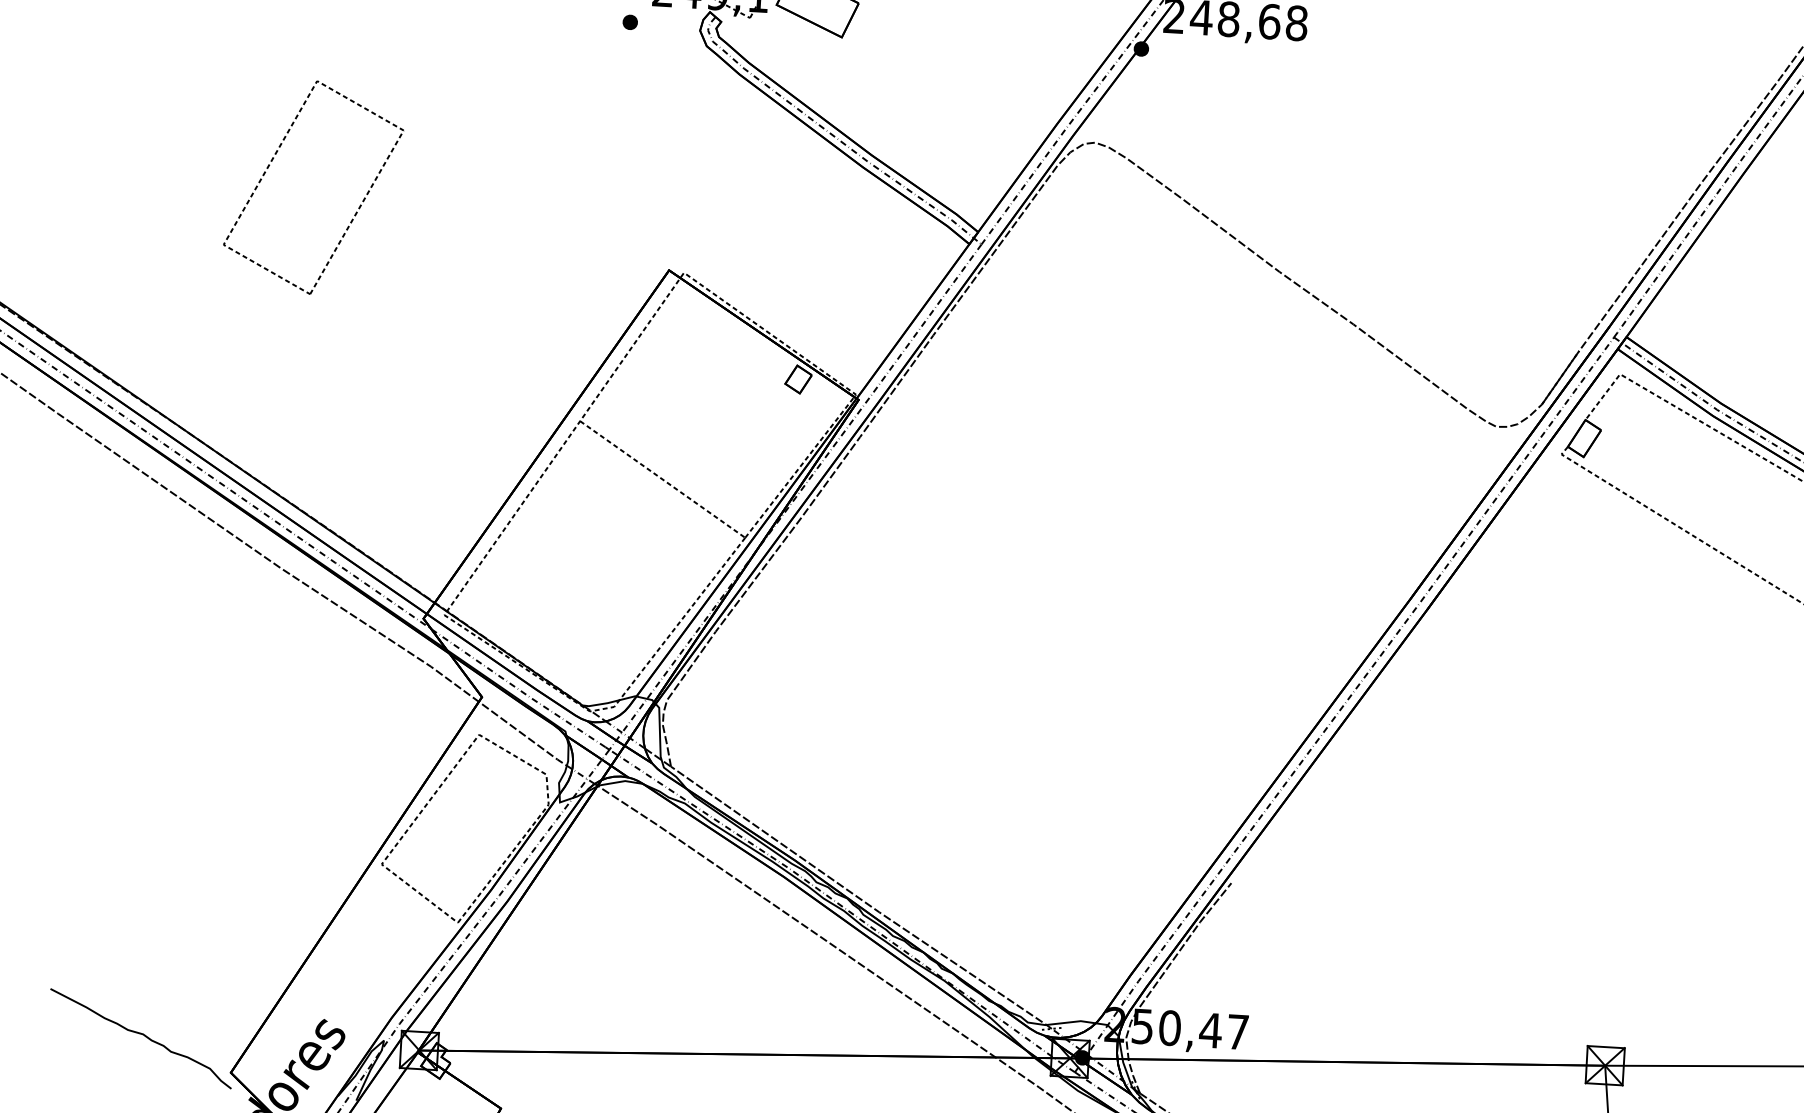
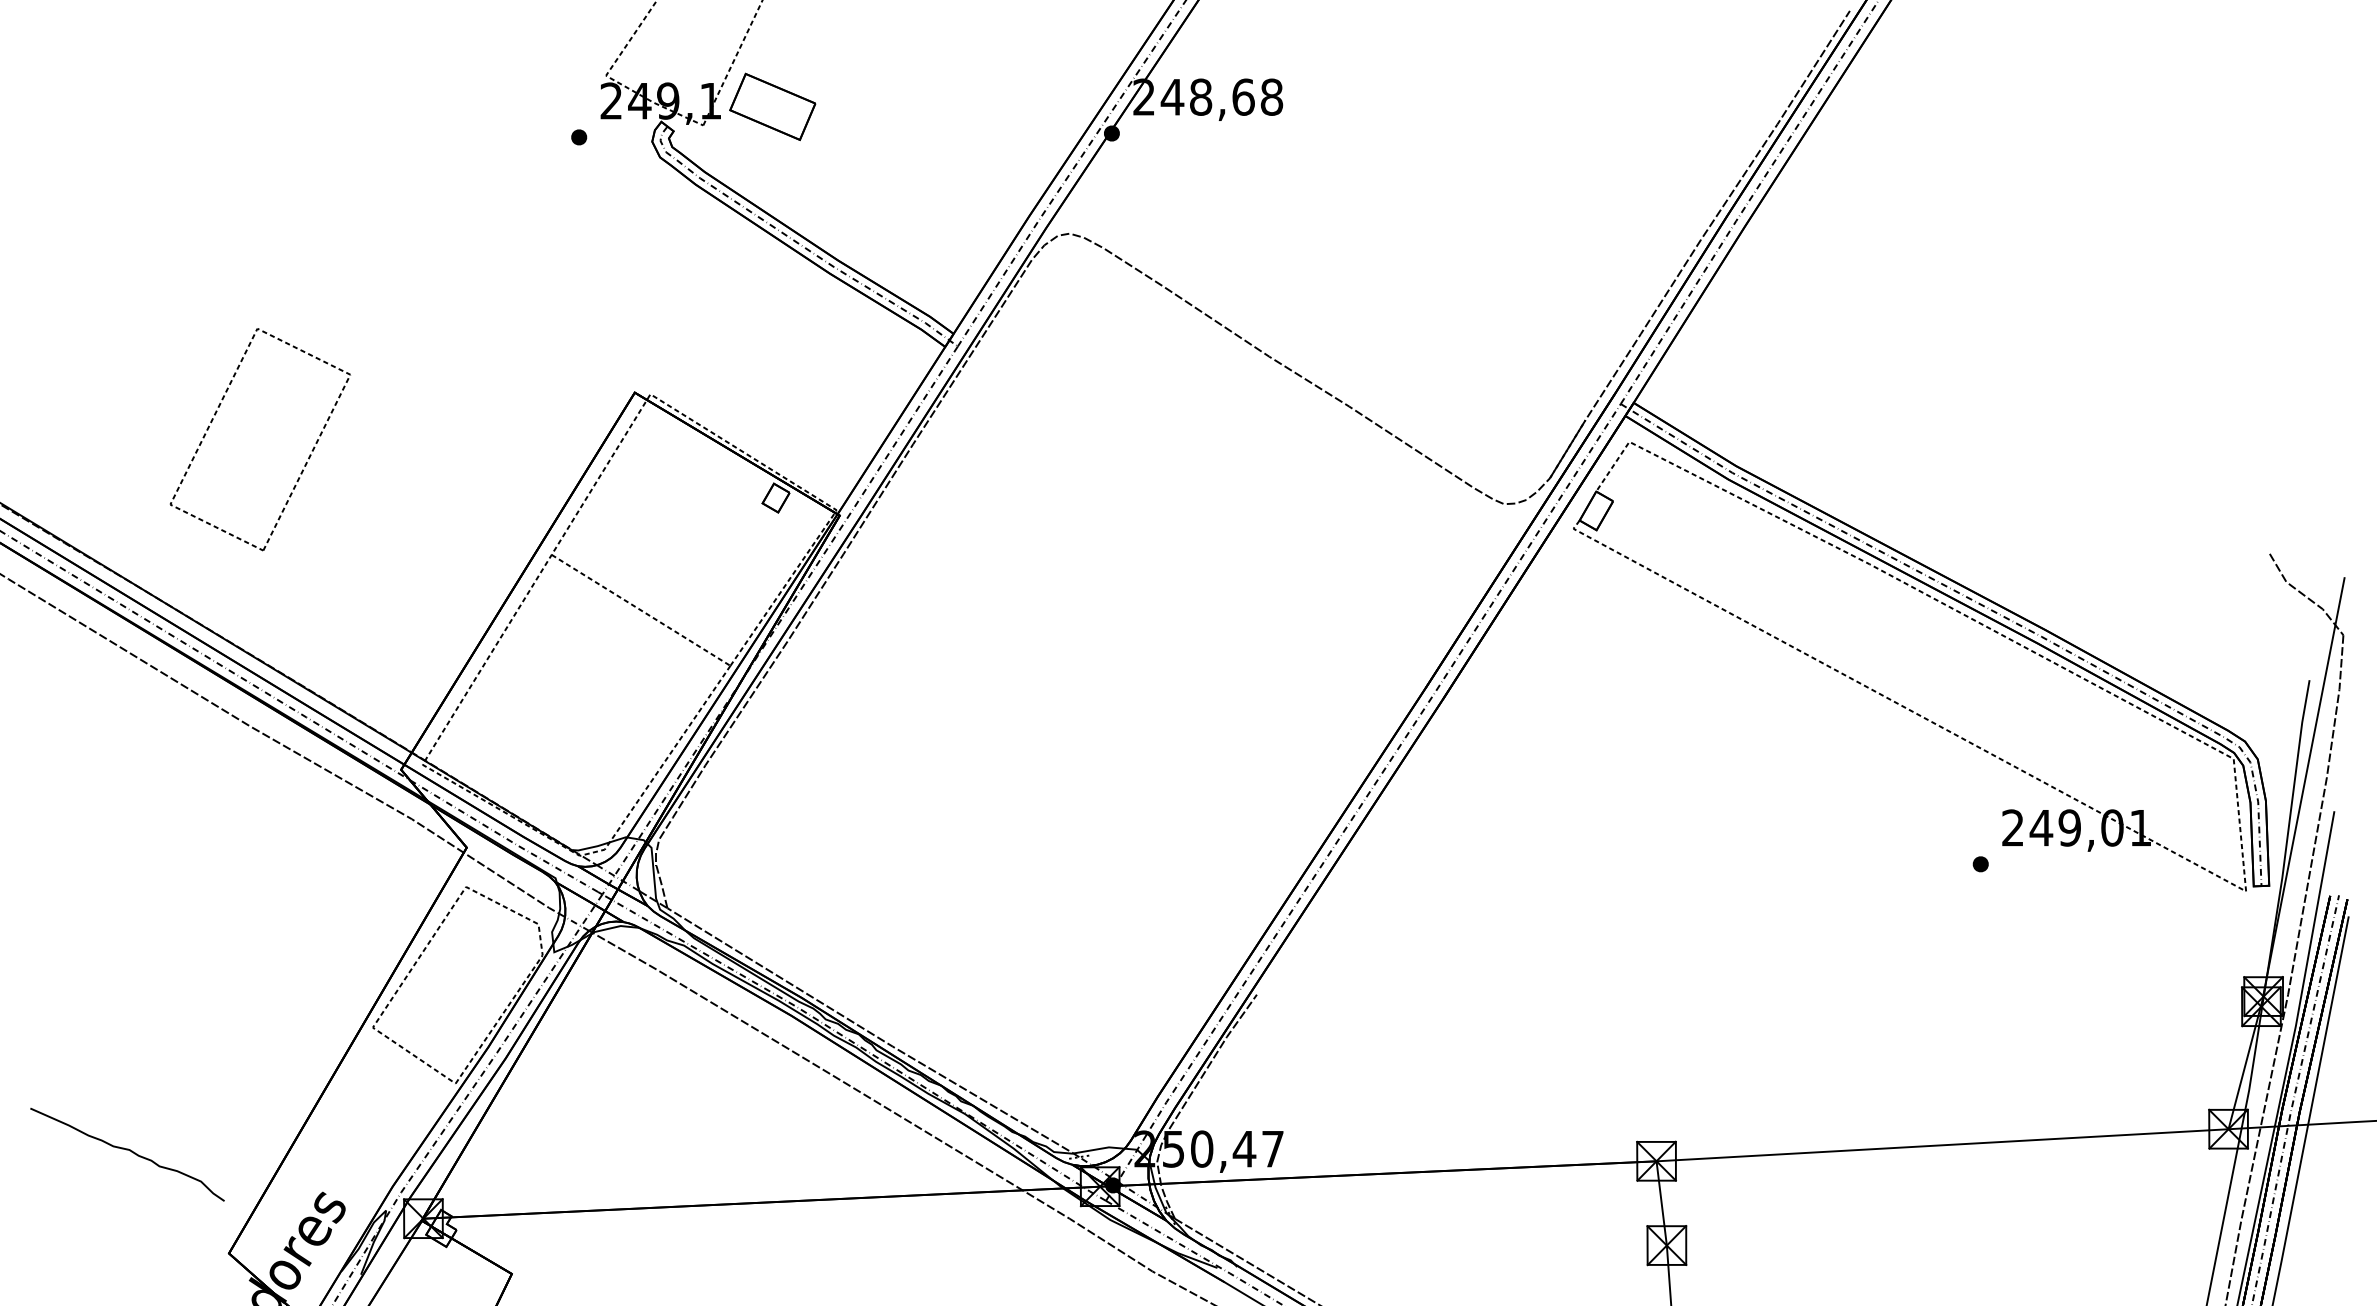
part: (269, 166) -> (213, 420), moved
curve: (143, 1035) -> (129, 1151), moved

